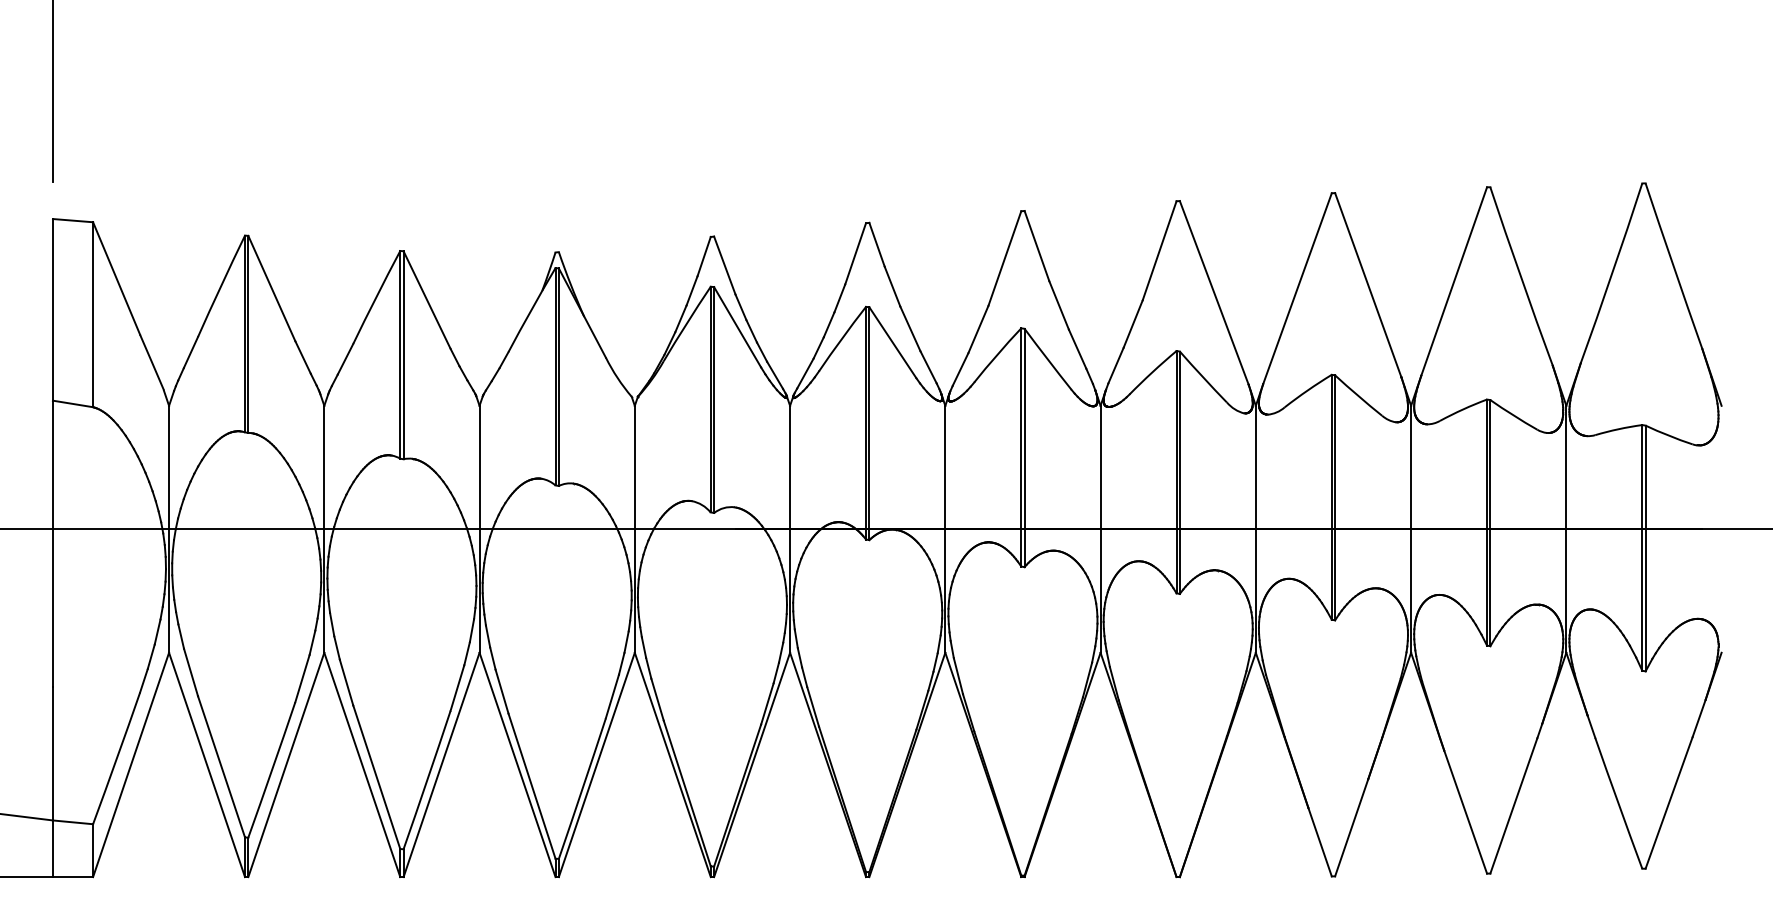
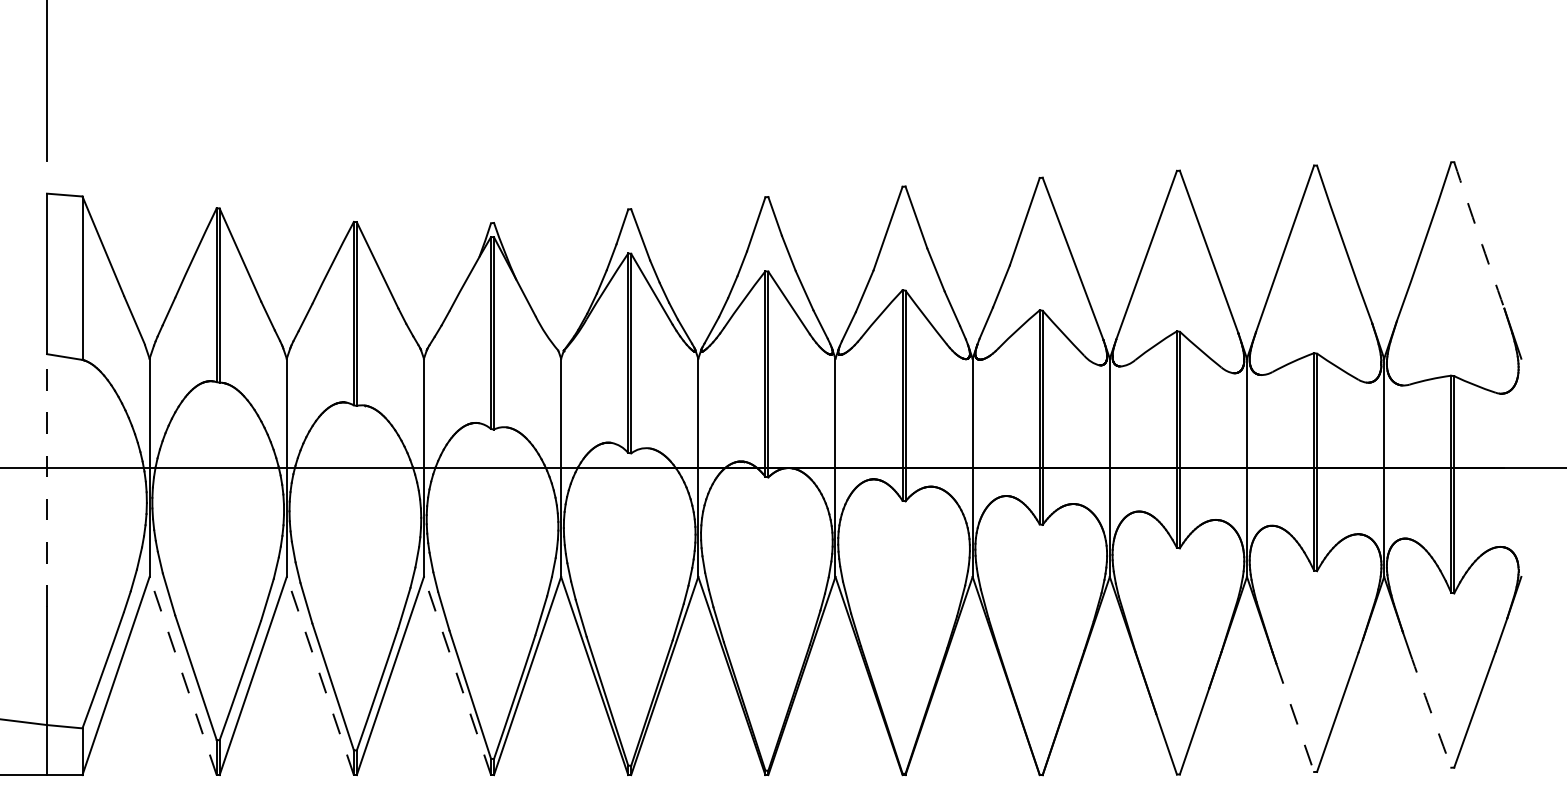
arc: (1673, 266) -> (1478, 235), solid -> dashed
line: (53, 543) -> (47, 480), solid -> dashed
line: (207, 764) -> (183, 675), solid -> dashed
line: (362, 764) -> (320, 675), solid -> dashed
line: (517, 764) -> (457, 675), solid -> dashed
arc: (1618, 803) -> (1430, 710), solid -> dashed
line: (1465, 811) -> (1295, 717), solid -> dashed

